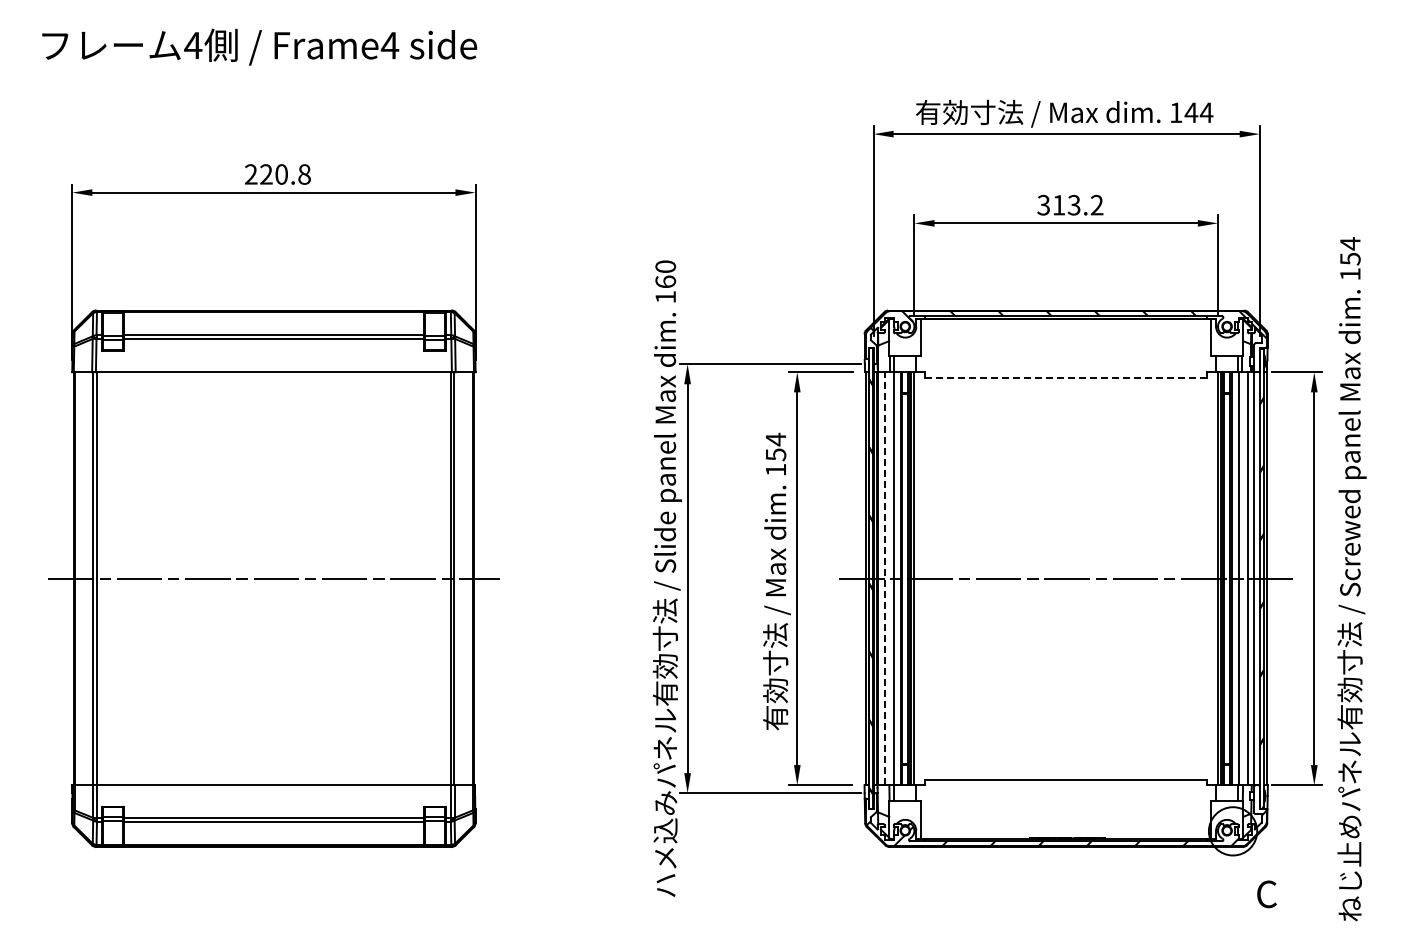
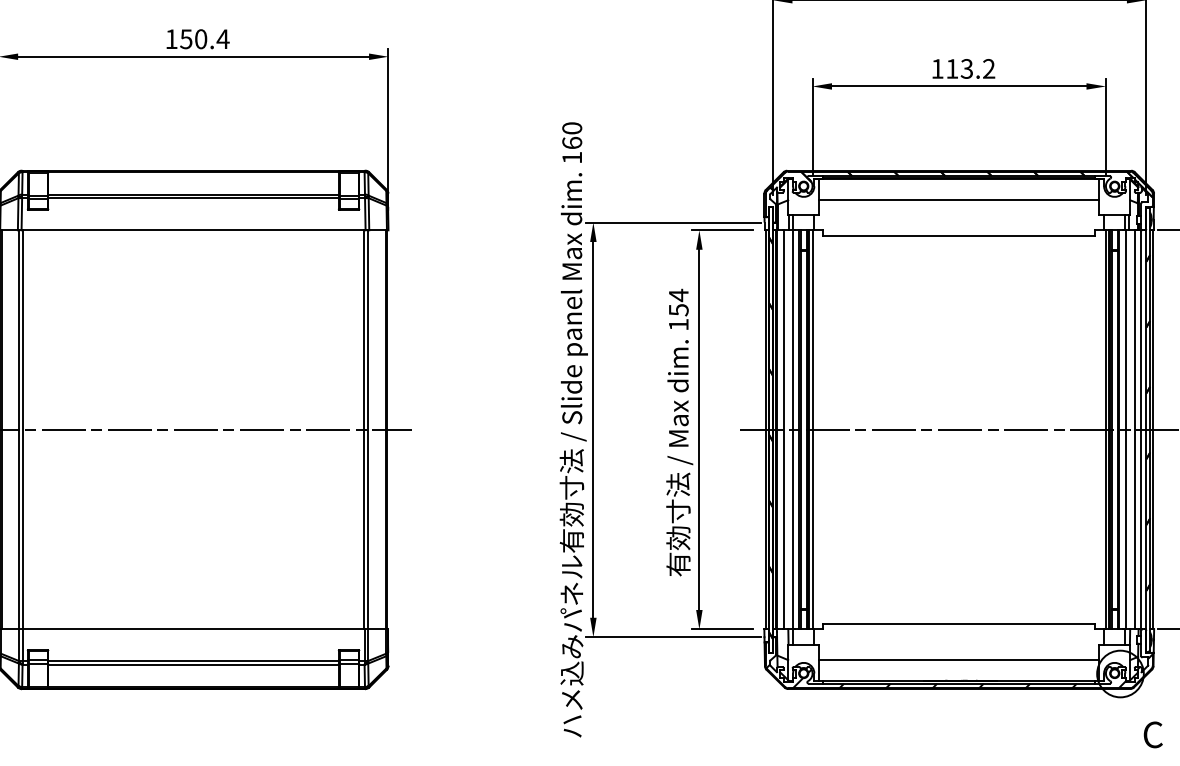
text: (278, 174) -> (198, 39), 220.8 -> 150.4
text: (1043, 204) -> (937, 68), 313.2 -> 113.2
hatch: (1068, 324) -> (961, 184), added
line: (1066, 340) -> (959, 199), added
line: (1066, 377) -> (959, 235), dashed -> solid
line: (884, 578) -> (783, 429), dashed -> solid
line: (1066, 817) -> (959, 660), added

